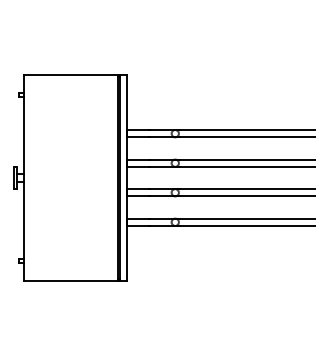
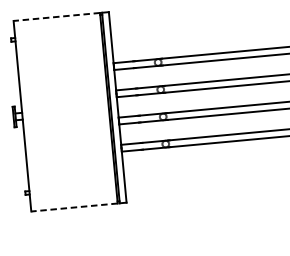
line: (70, 74) -> (56, 16), solid -> dashed
line: (70, 281) -> (74, 207), solid -> dashed

